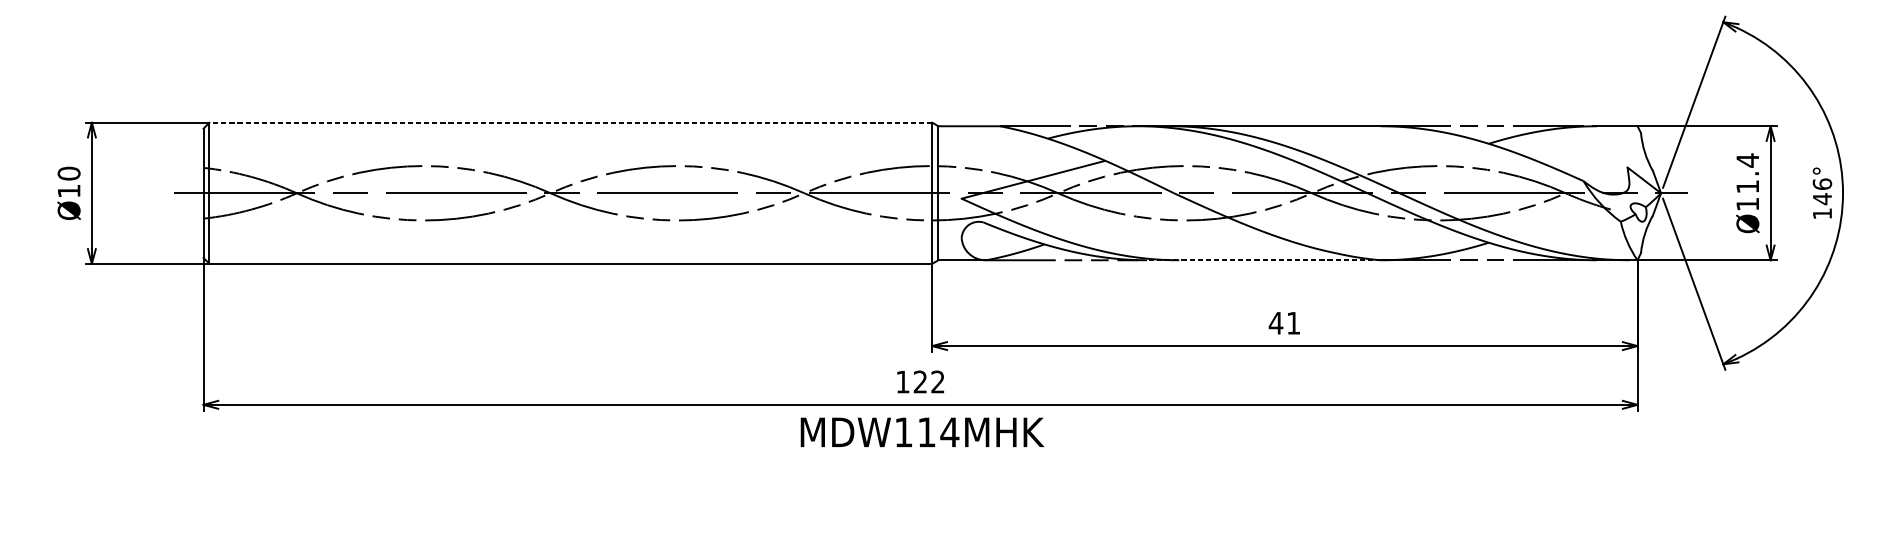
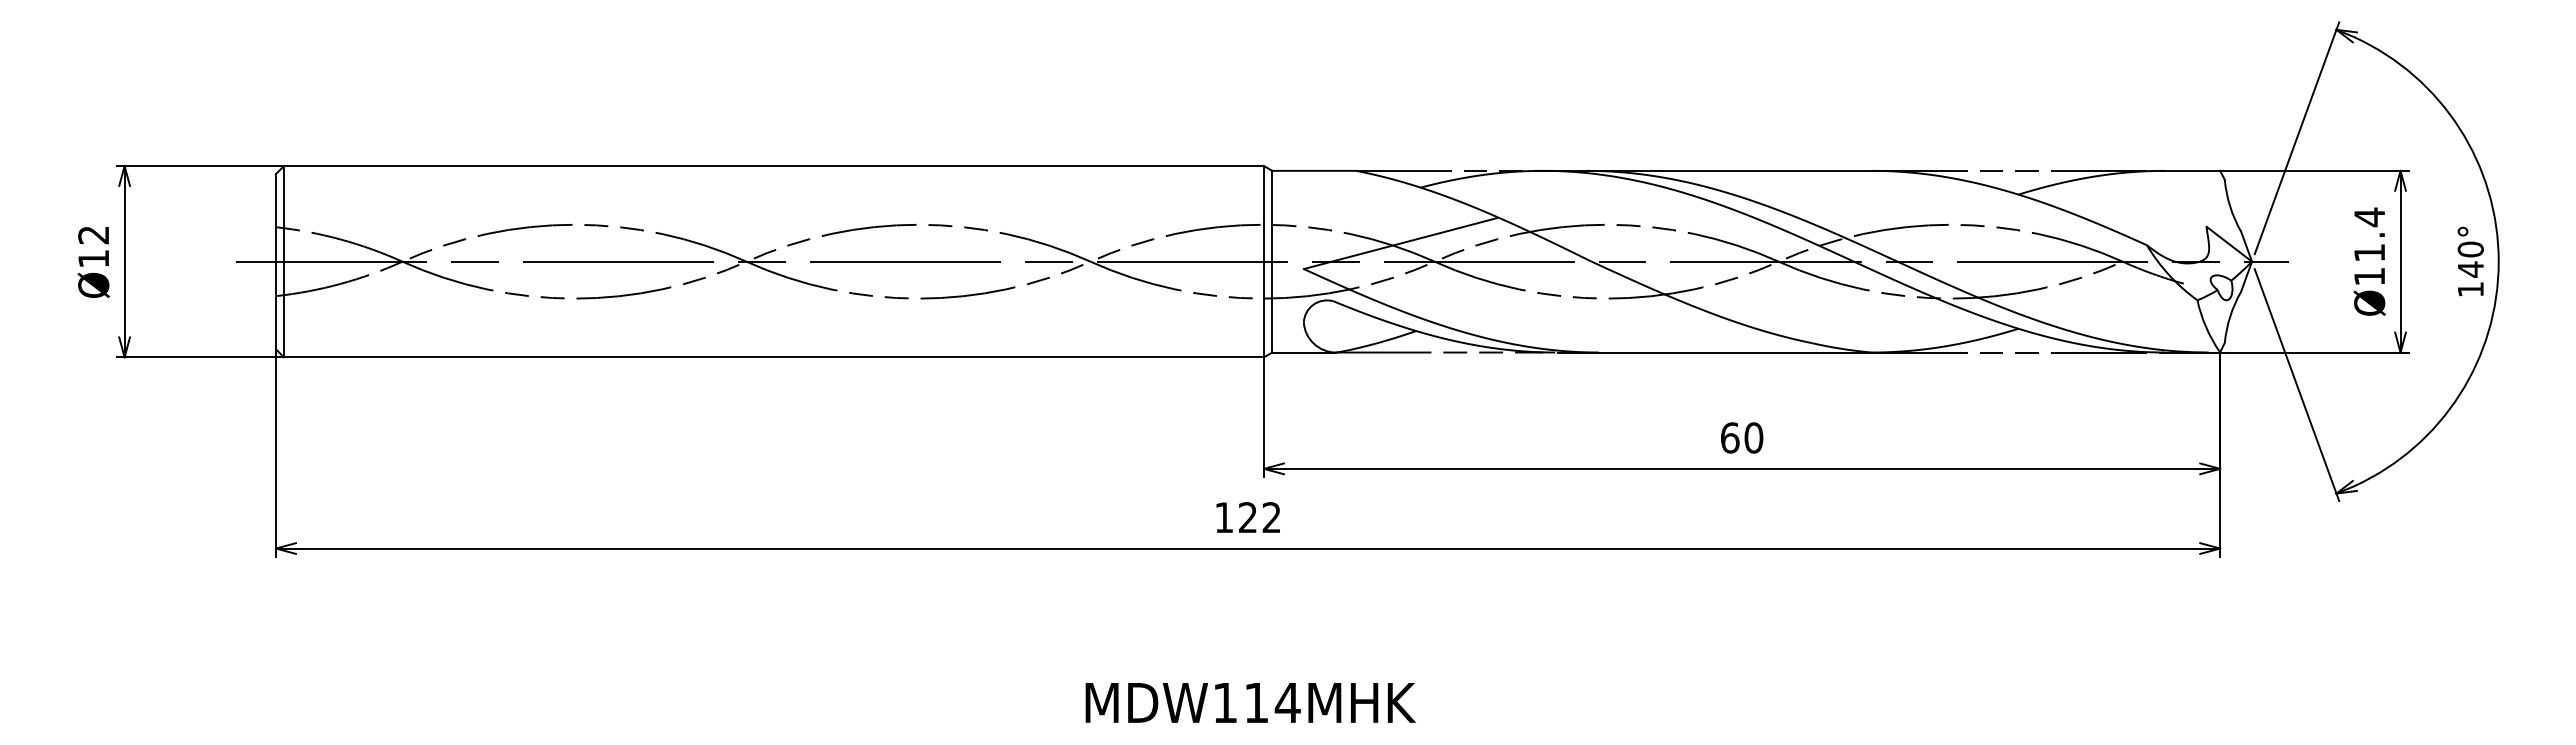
line: (570, 123) -> (773, 166), dashed -> solid
text: (68, 173) -> (93, 234), Ø10 -> Ø12
text: (1822, 184) -> (2470, 249), 146° -> 140°
line: (1265, 260) -> (1715, 352), dashed -> solid
text: (1284, 322) -> (1741, 437), 41 -> 60
text: (922, 432) -> (1250, 702), moved

